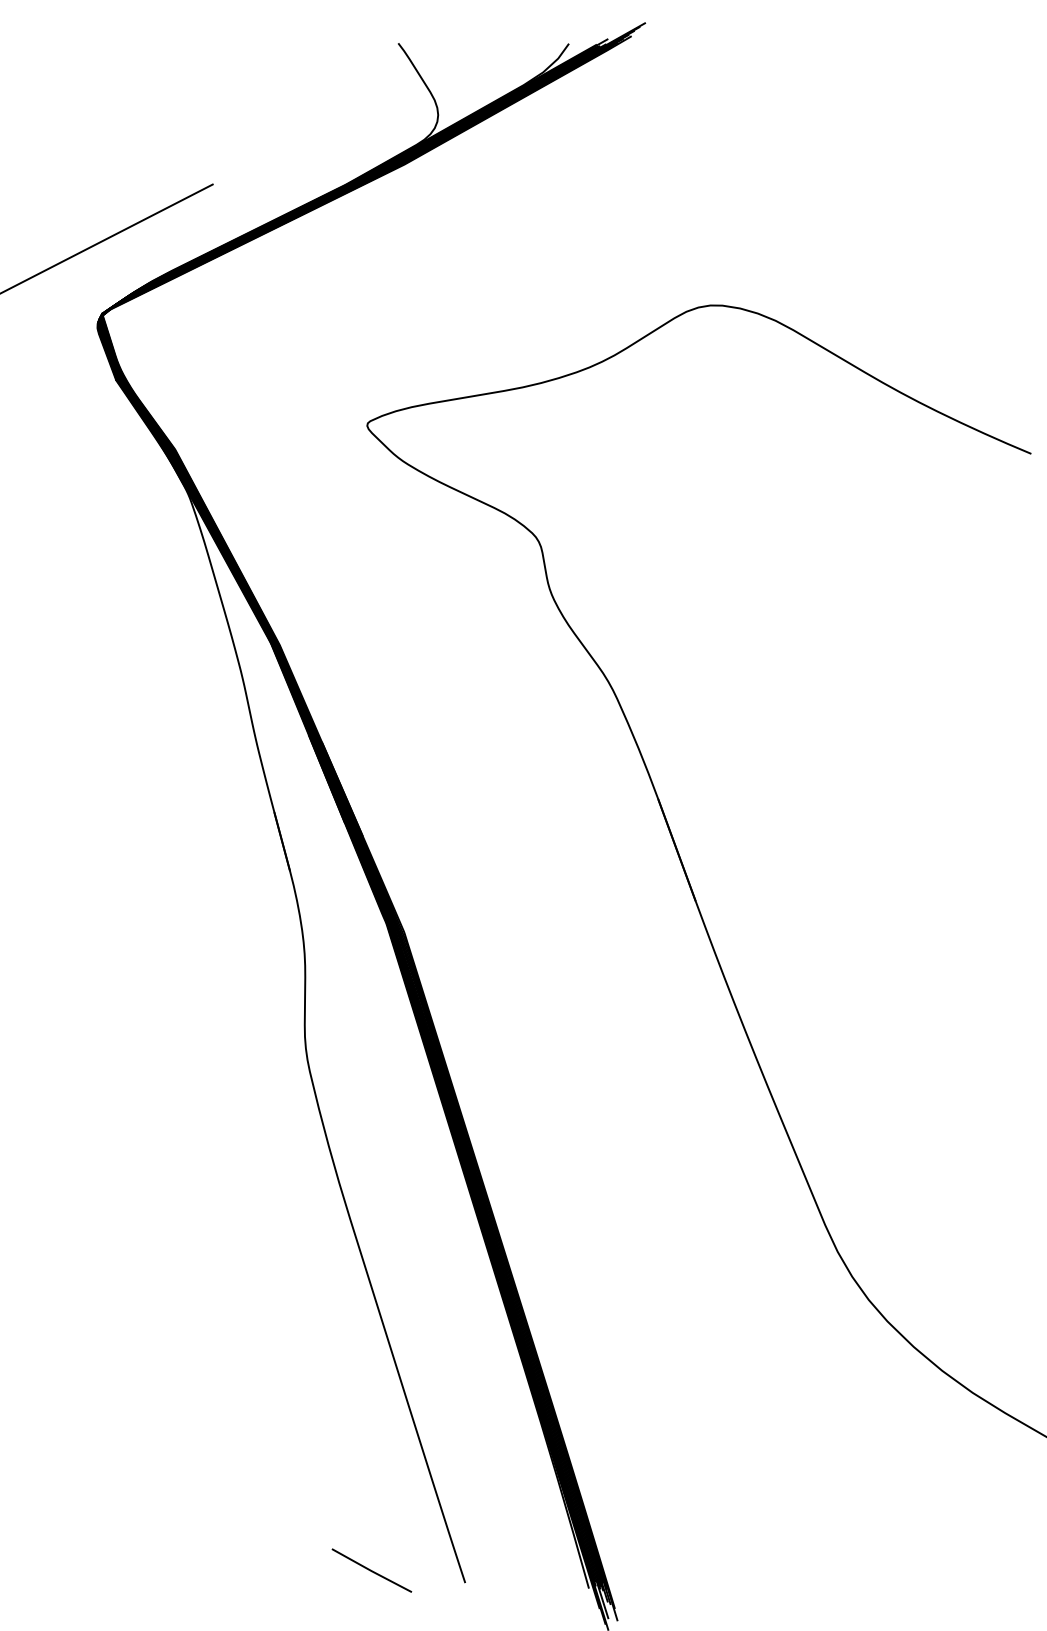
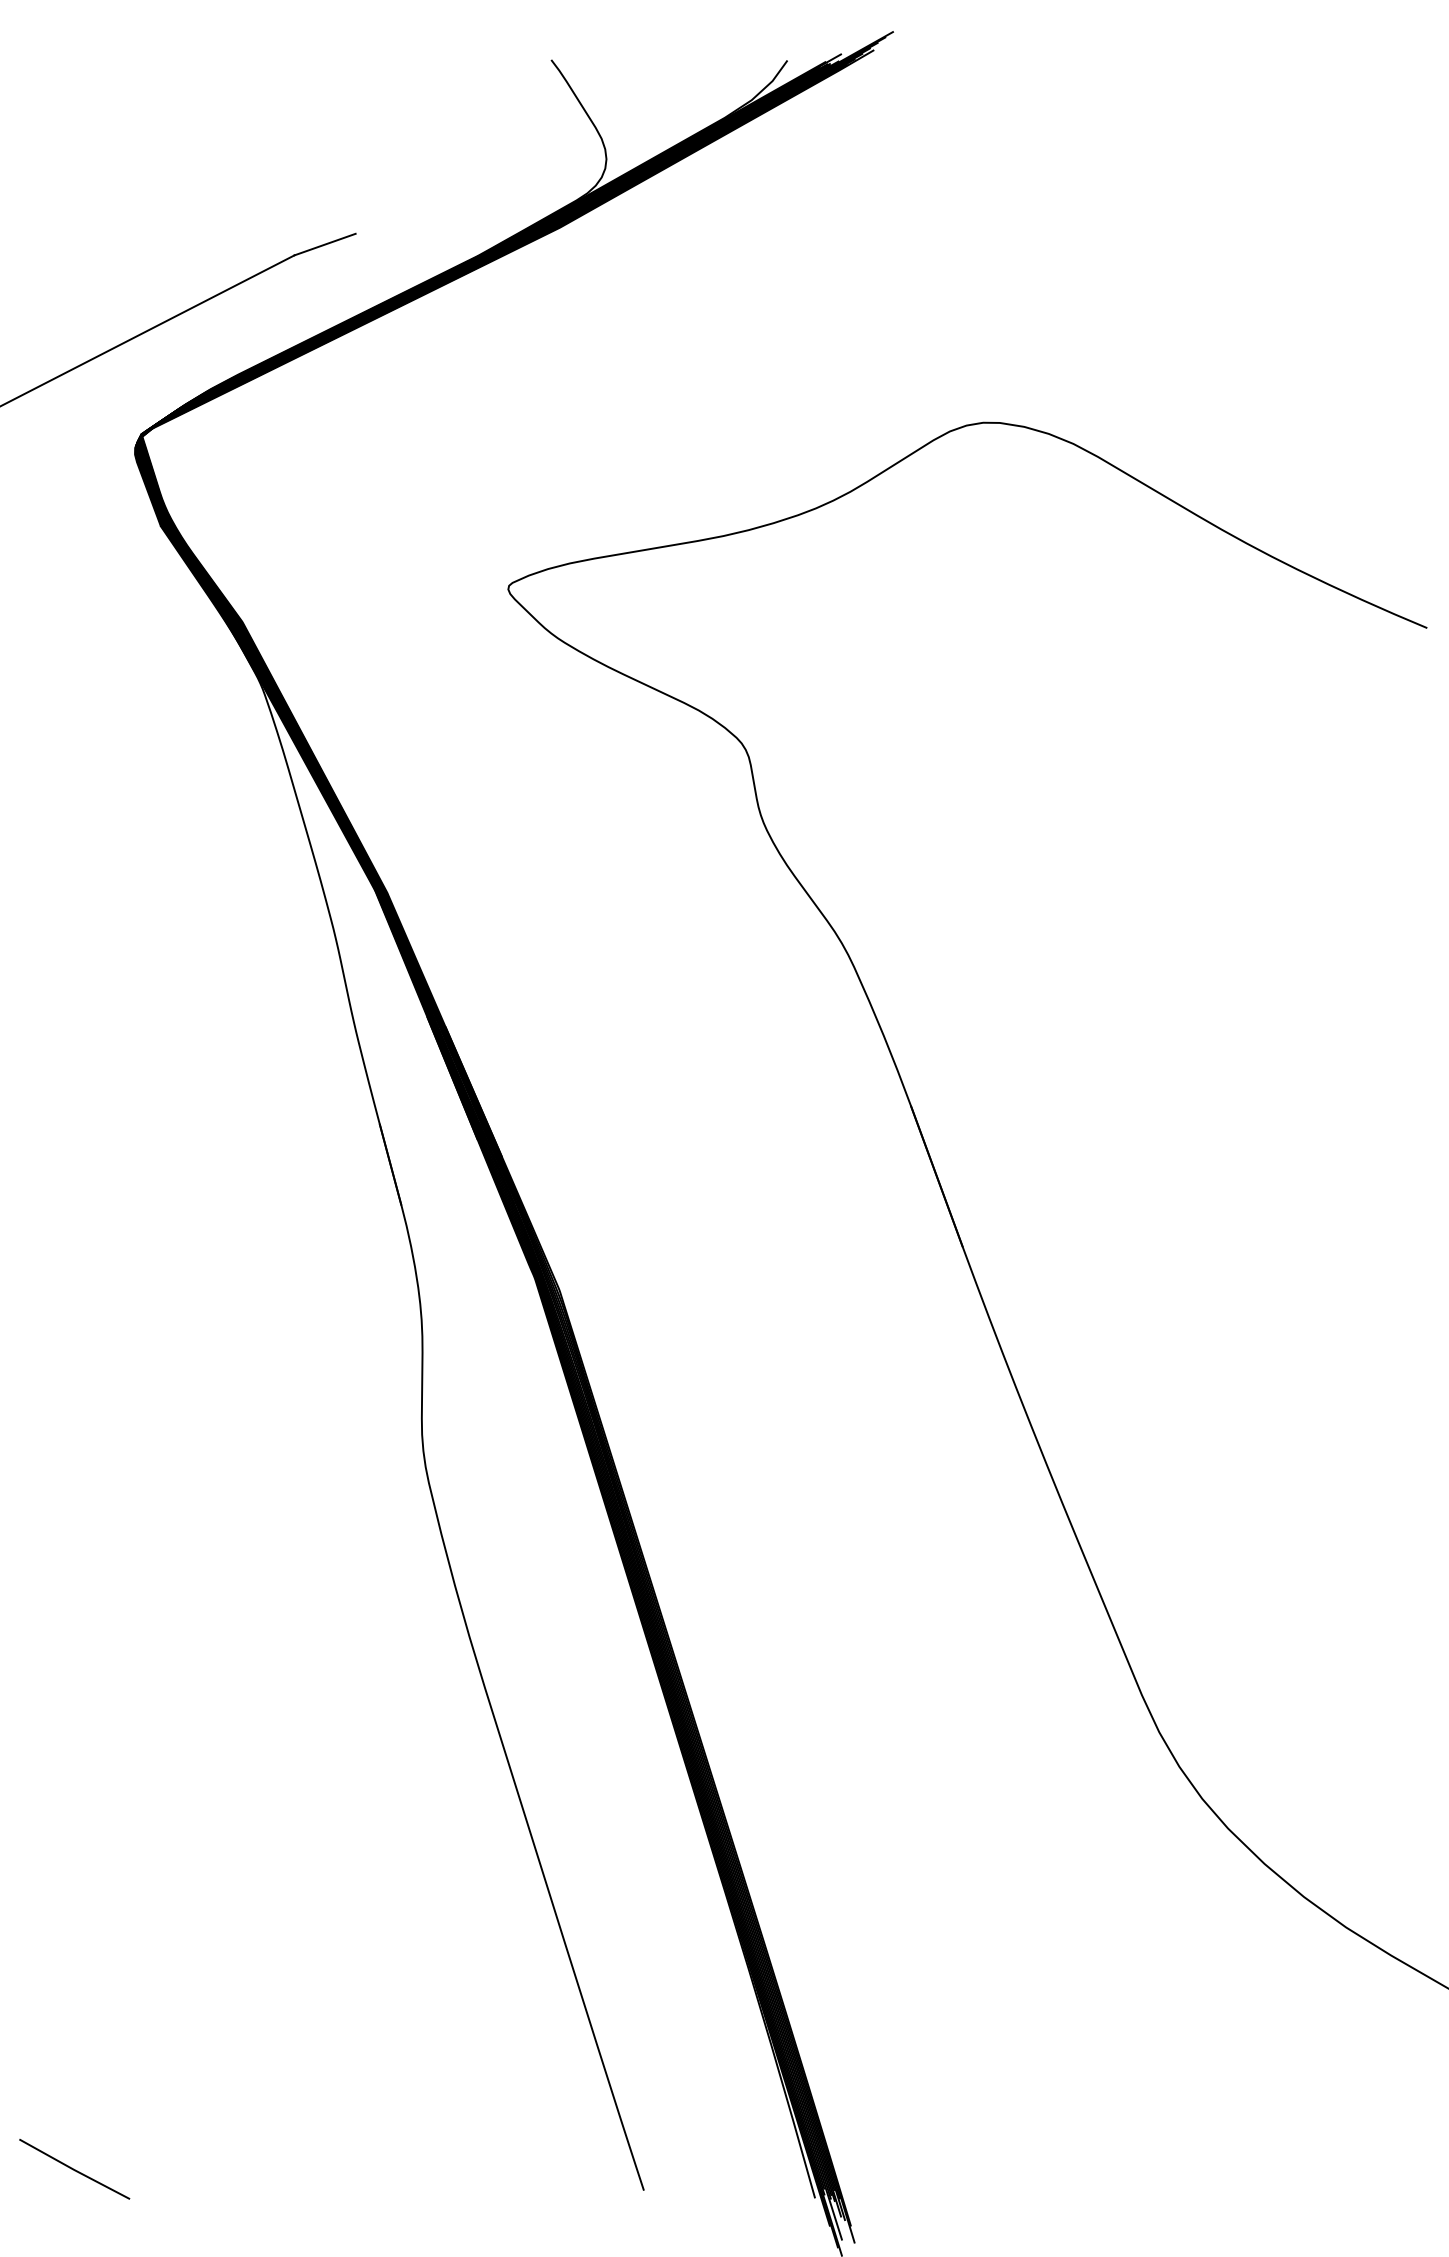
line: (234, 176) -> (324, 244), added
line: (371, 1570) -> (74, 2169), moved

